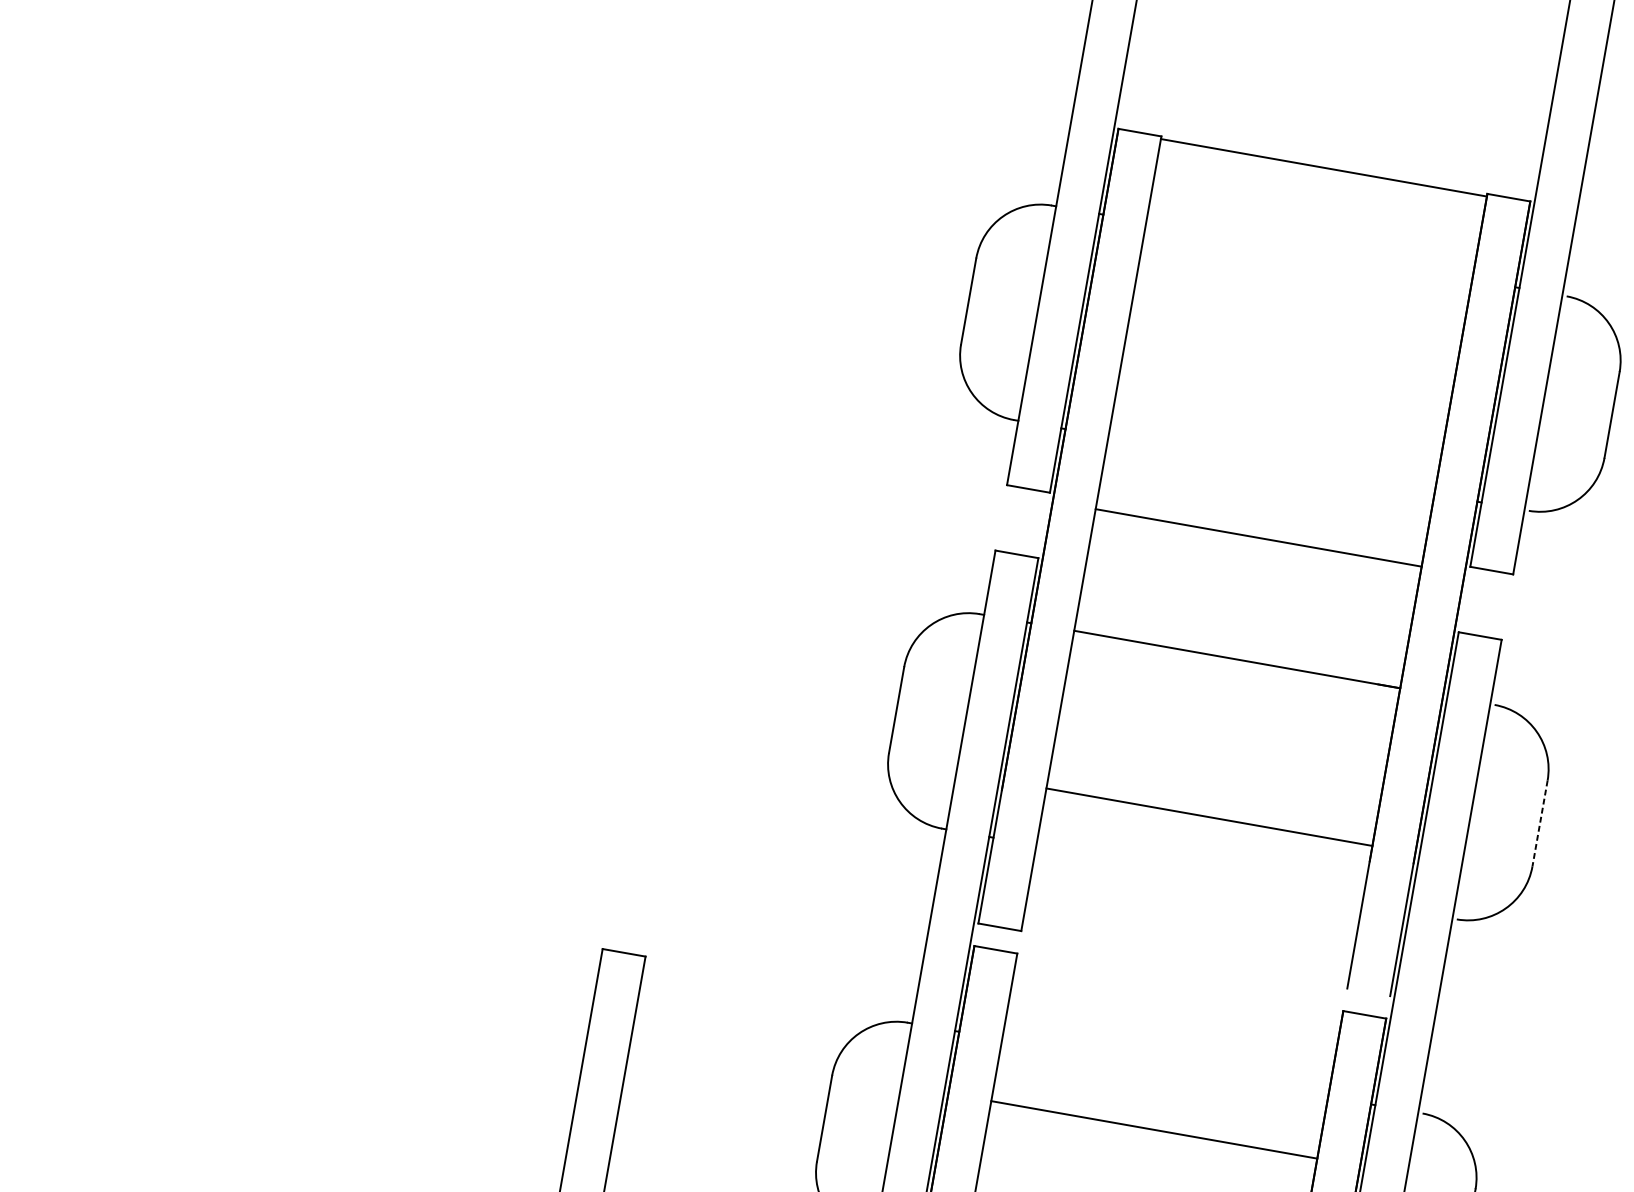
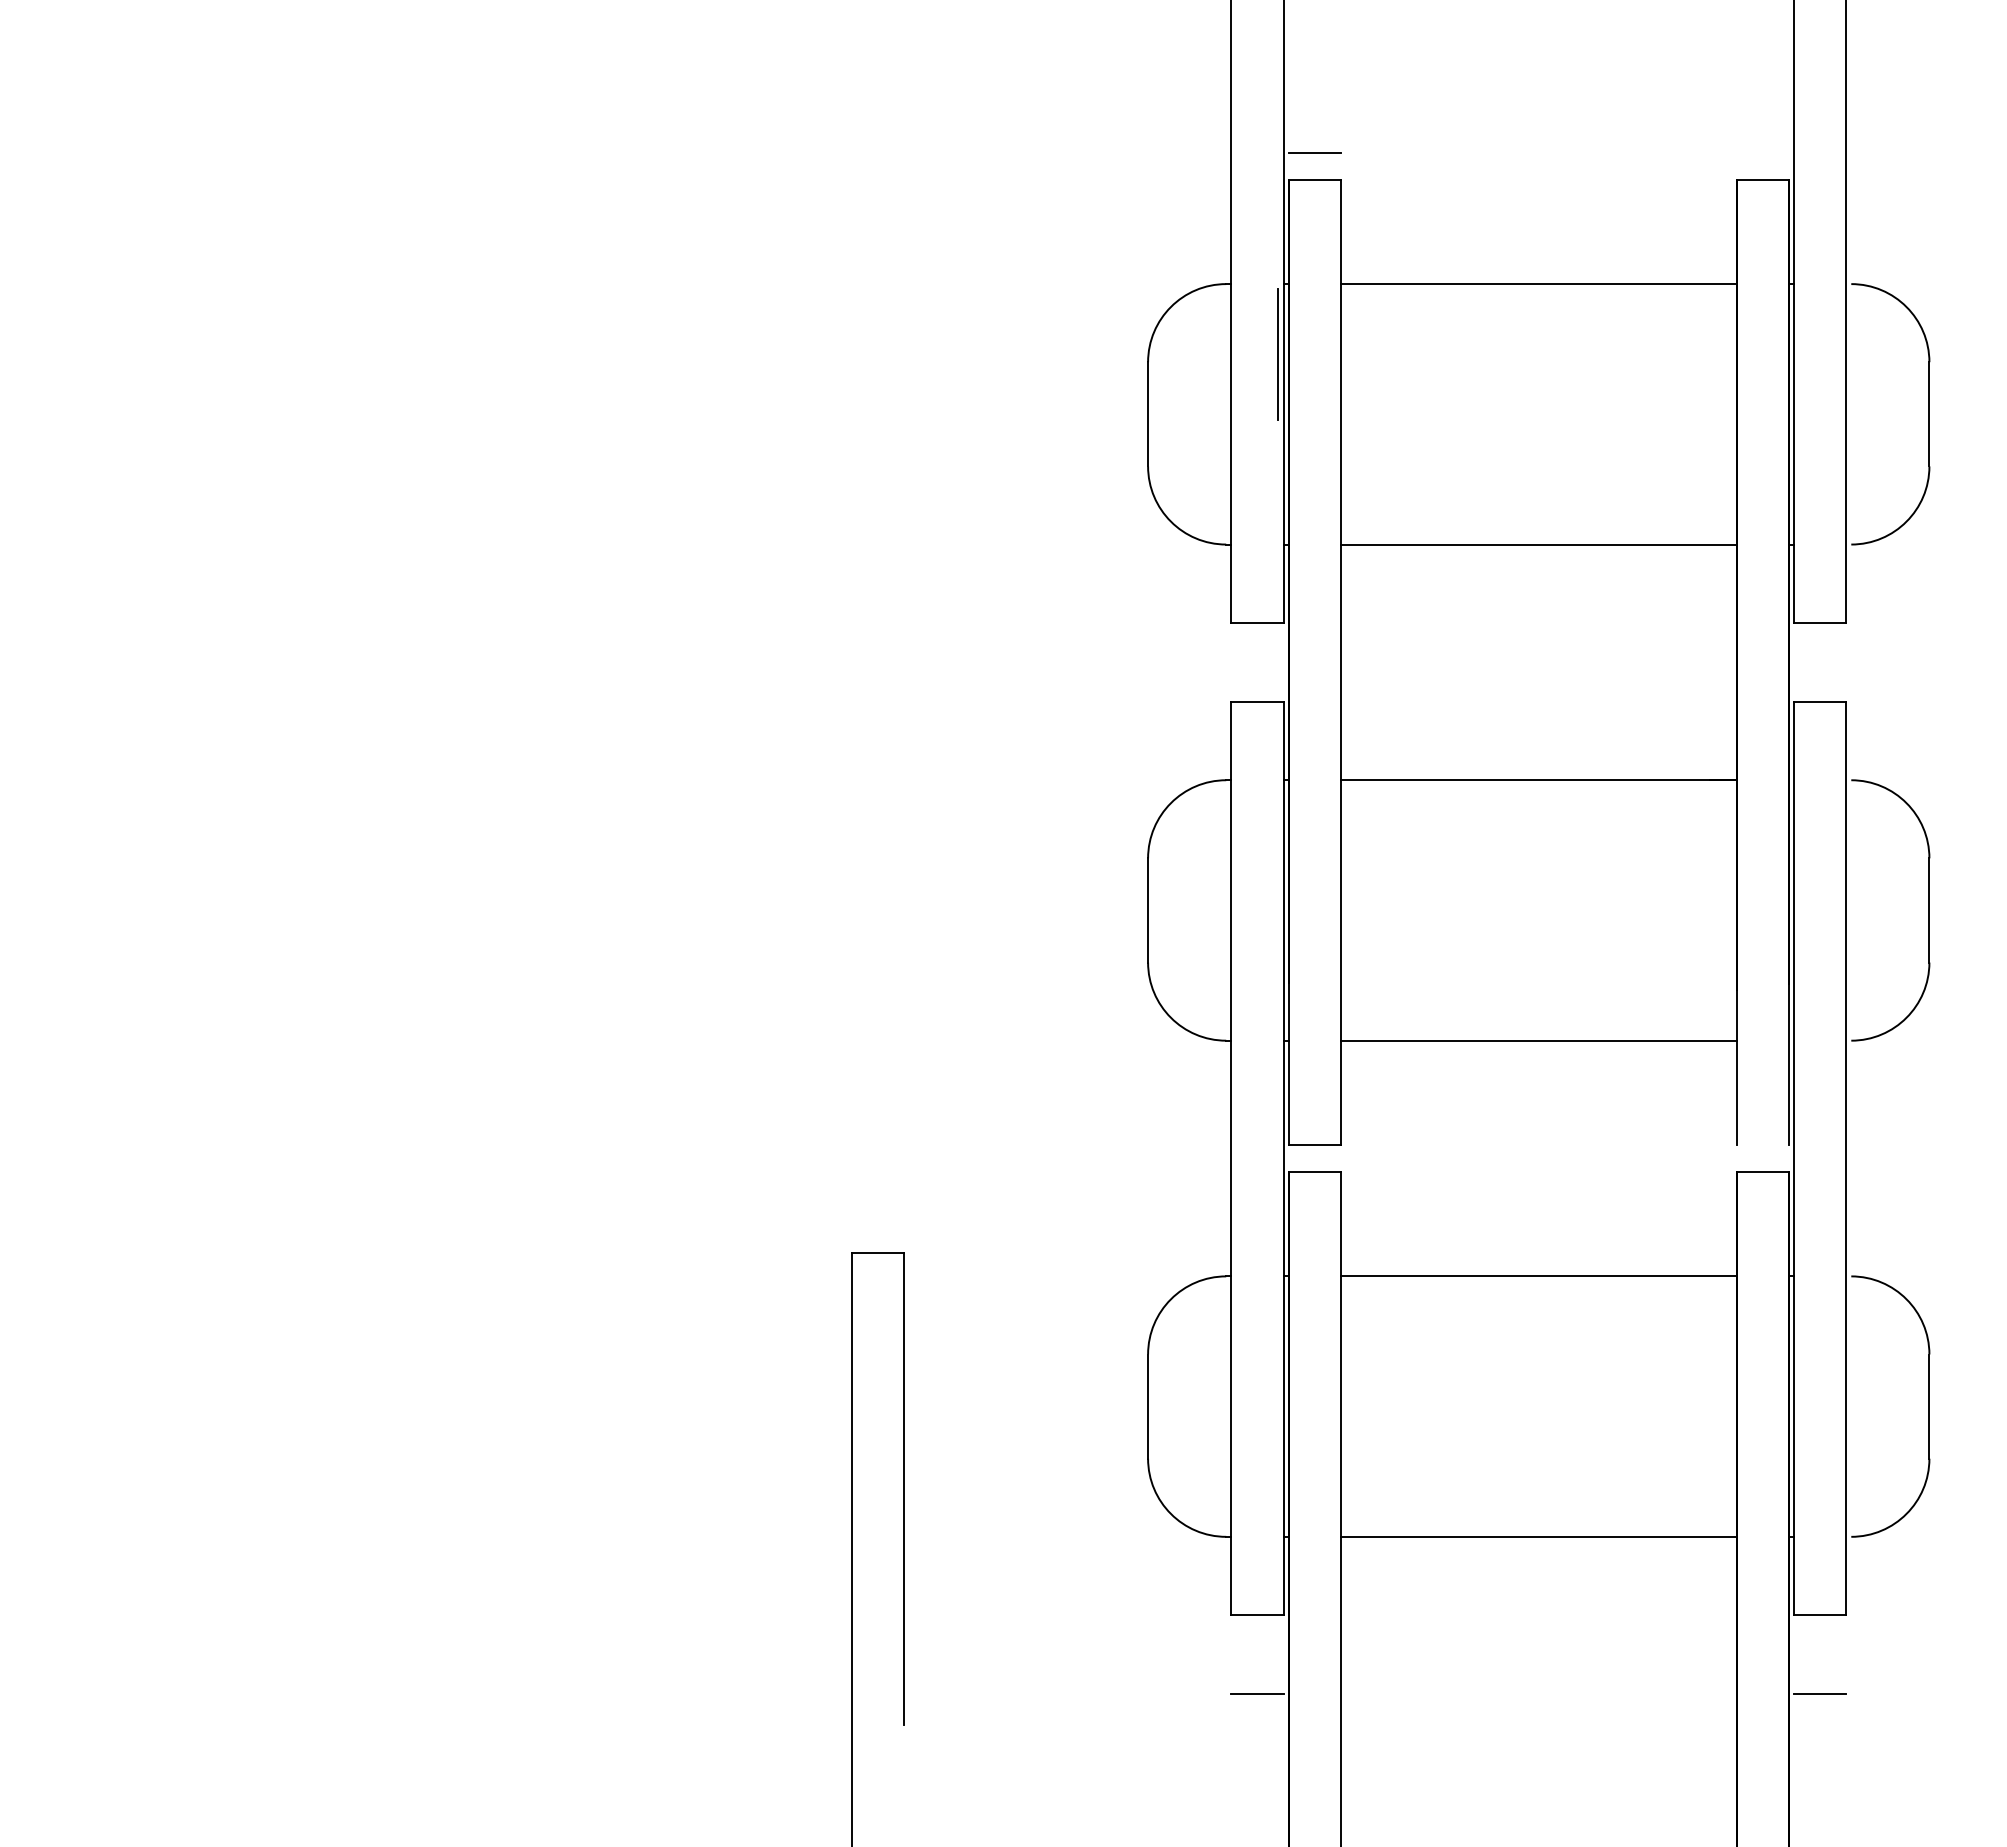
line: (1143, 110) -> (1314, 152), added
line: (1323, 168) -> (1538, 284), moved
line: (1084, 271) -> (1278, 354), added
line: (1258, 537) -> (1538, 544), moved
line: (1209, 817) -> (1538, 1040), moved
line: (1540, 823) -> (1929, 910), dashed -> solid
line: (1154, 1129) -> (1538, 1276), moved

